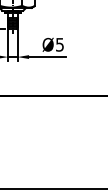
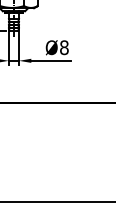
text: (59, 44) -> (63, 47), Ø5 -> Ø8

